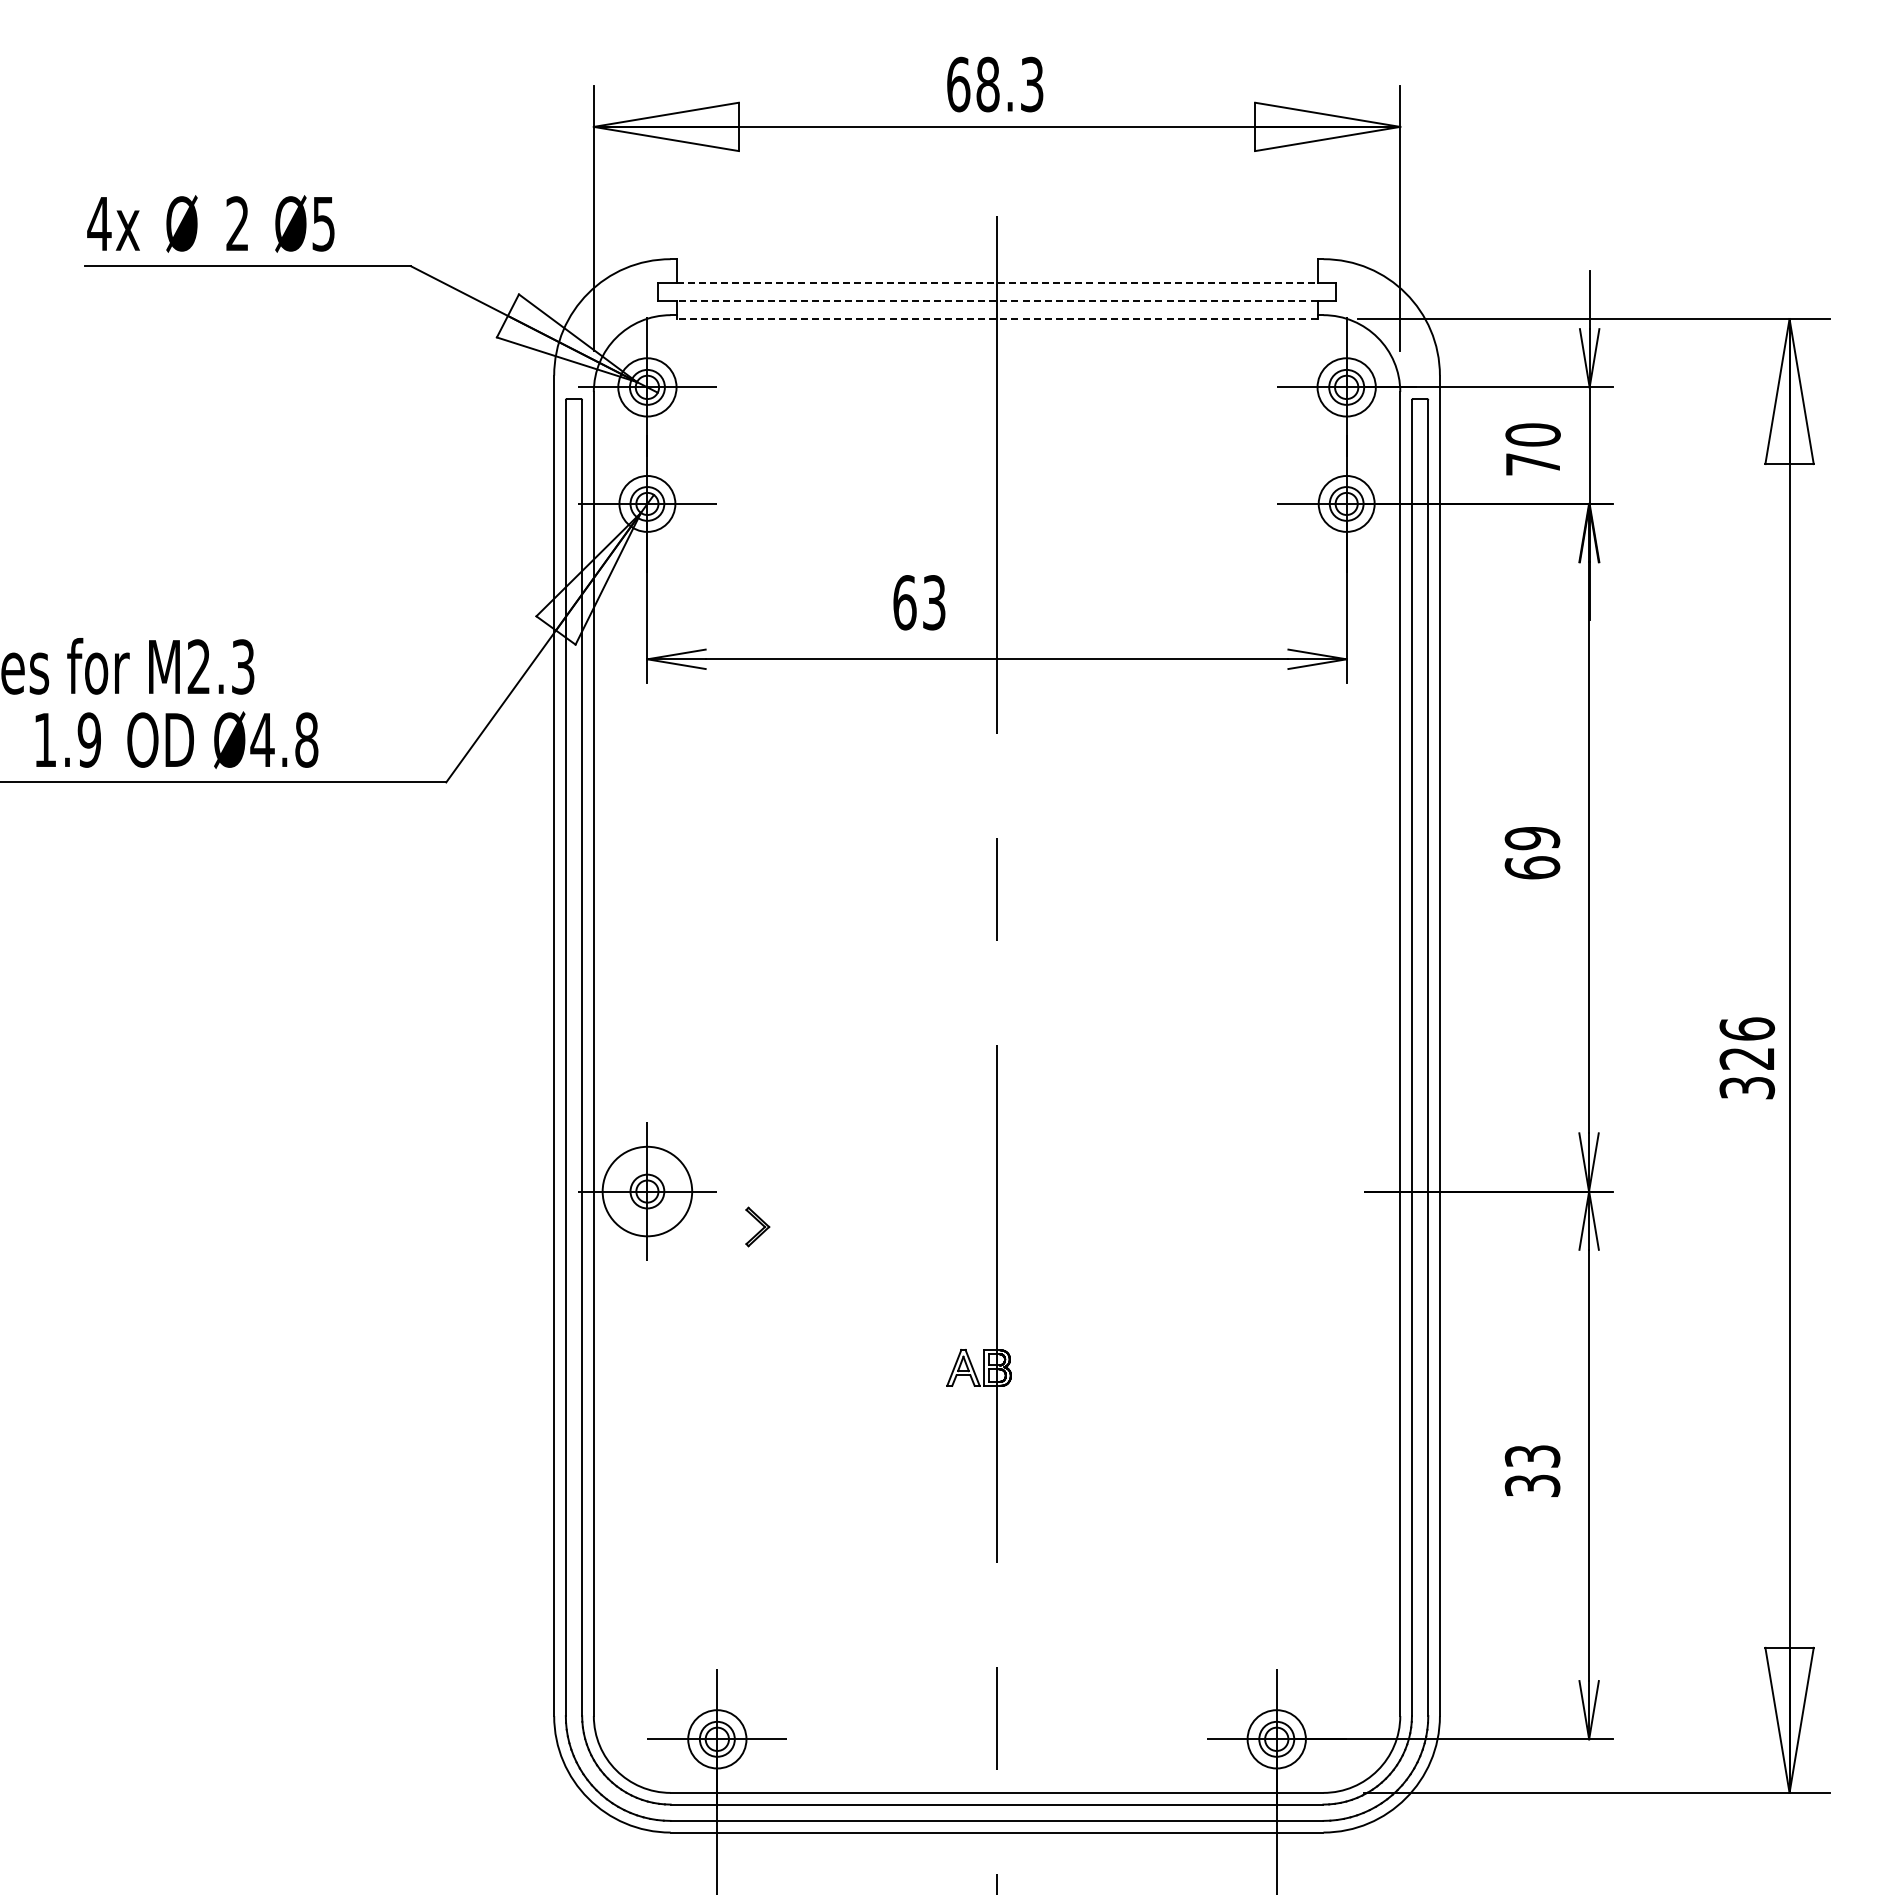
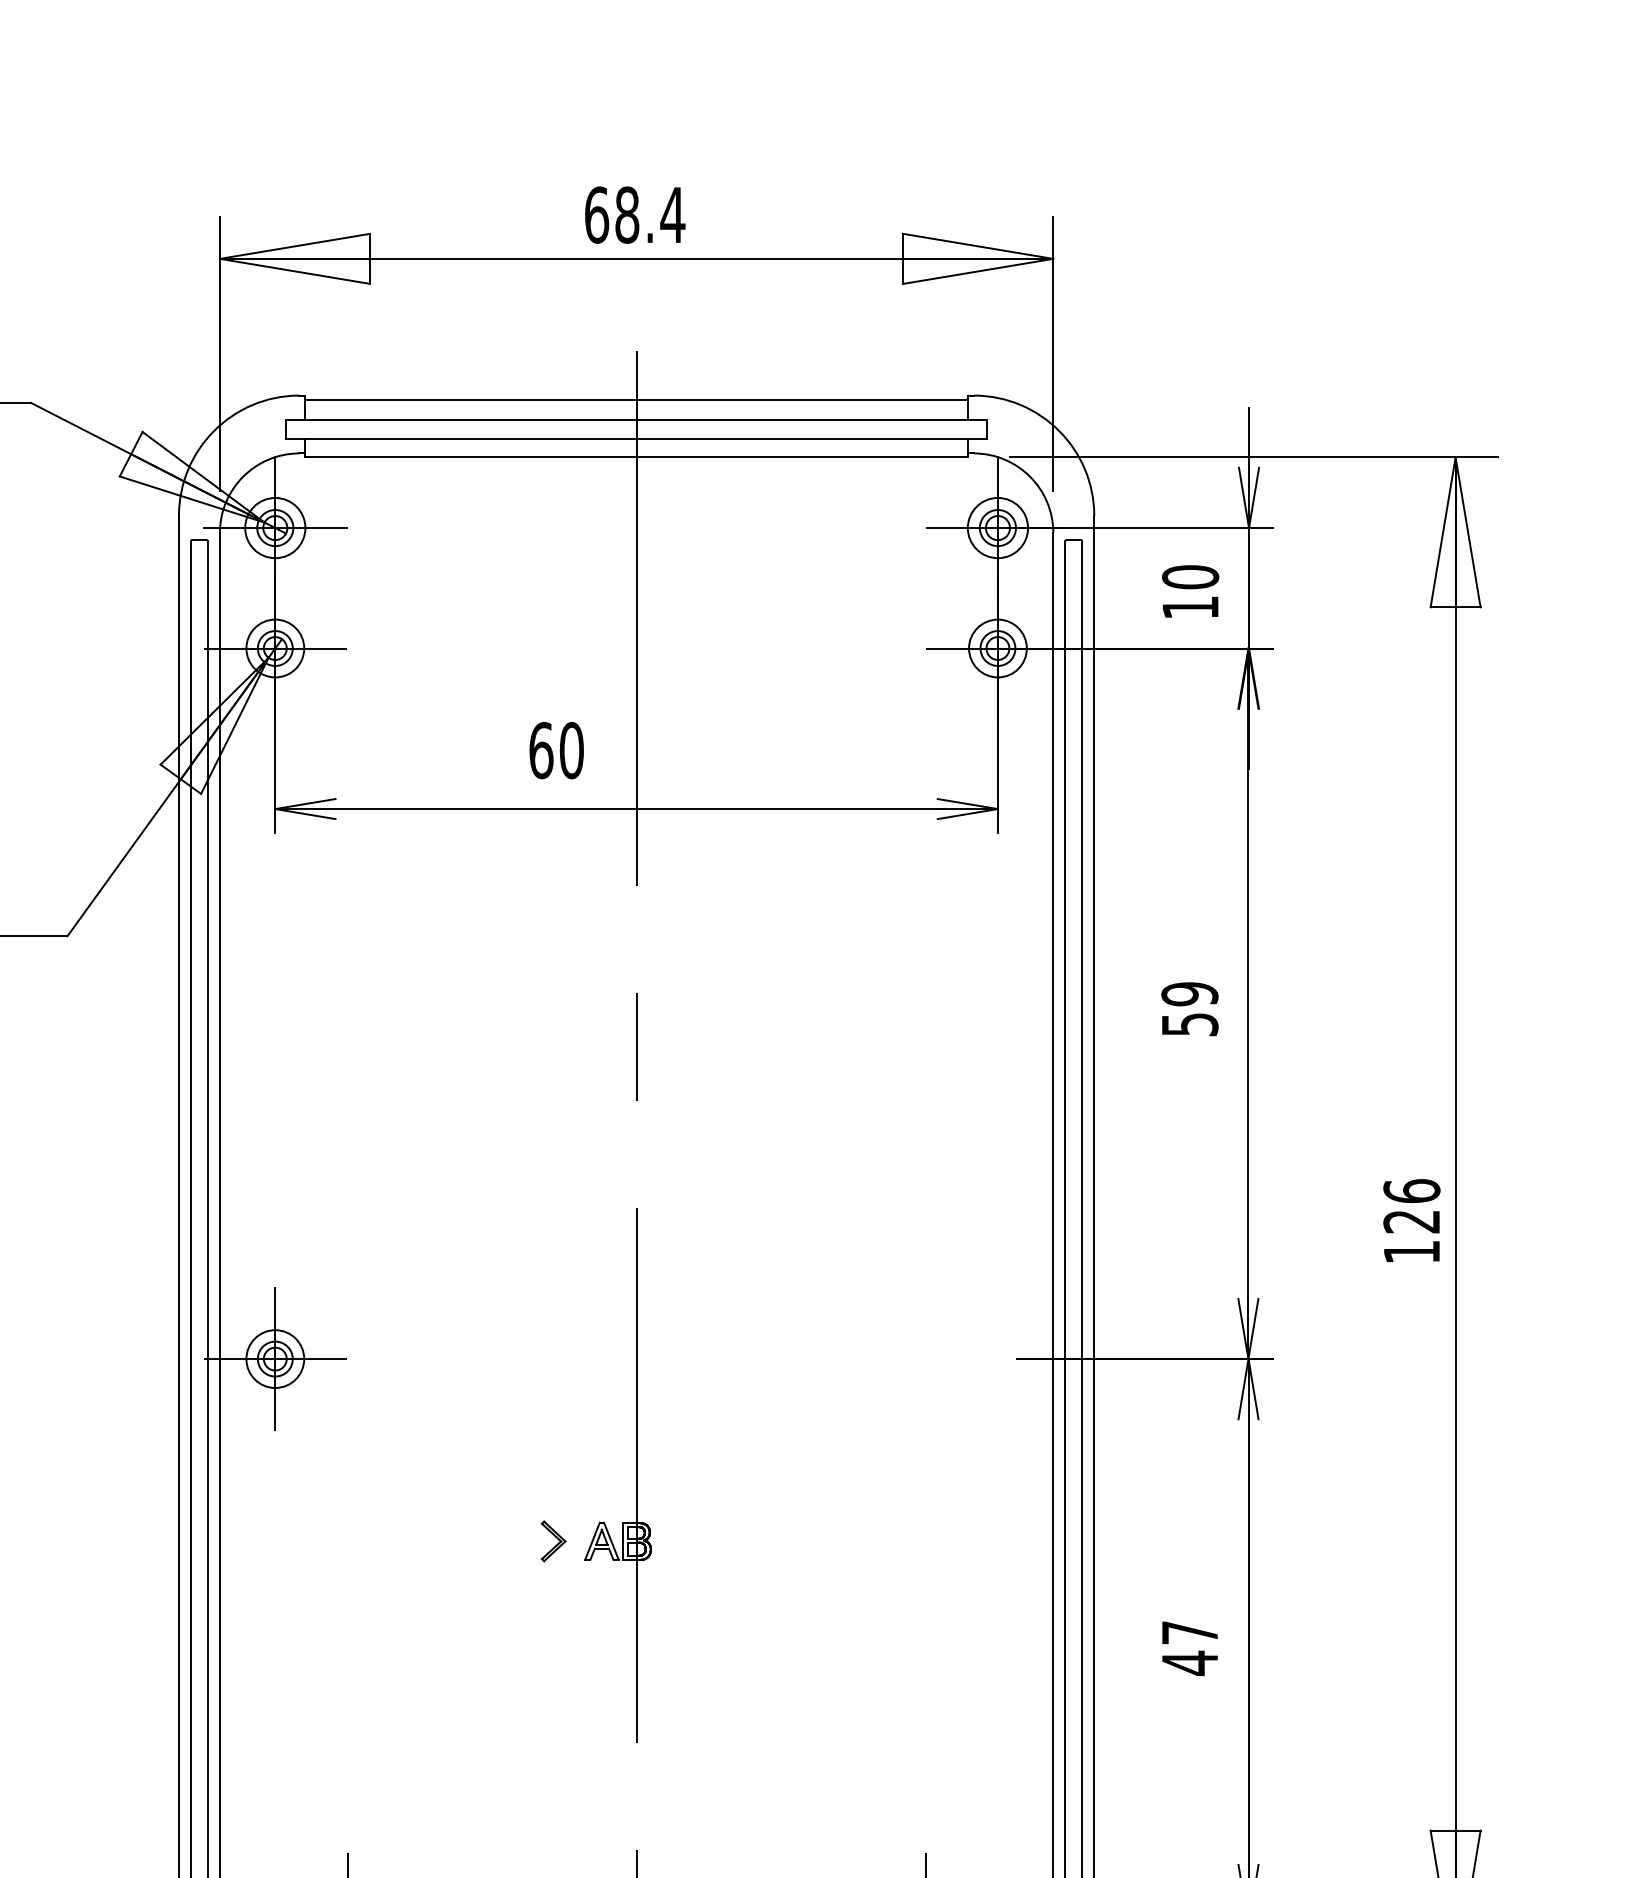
text: (1031, 84) -> (672, 215), 68.3 -> 68.4
line: (996, 263) -> (636, 400), added
line: (997, 282) -> (637, 419), dashed -> solid
line: (996, 301) -> (636, 439), dashed -> solid
line: (996, 319) -> (636, 457), dashed -> solid
text: (1532, 464) -> (1189, 607), 70 -> 10
text: (933, 602) -> (570, 750), 63 -> 60
text: (1532, 867) -> (1189, 1024), 69 -> 59
text: (1747, 1088) -> (1412, 1252), 326 -> 126
circle: (647, 1191) -> (275, 1359), size x0.62
part: (757, 1226) -> (553, 1540), moved
text: (1532, 1471) -> (1189, 1648), 33 -> 47

